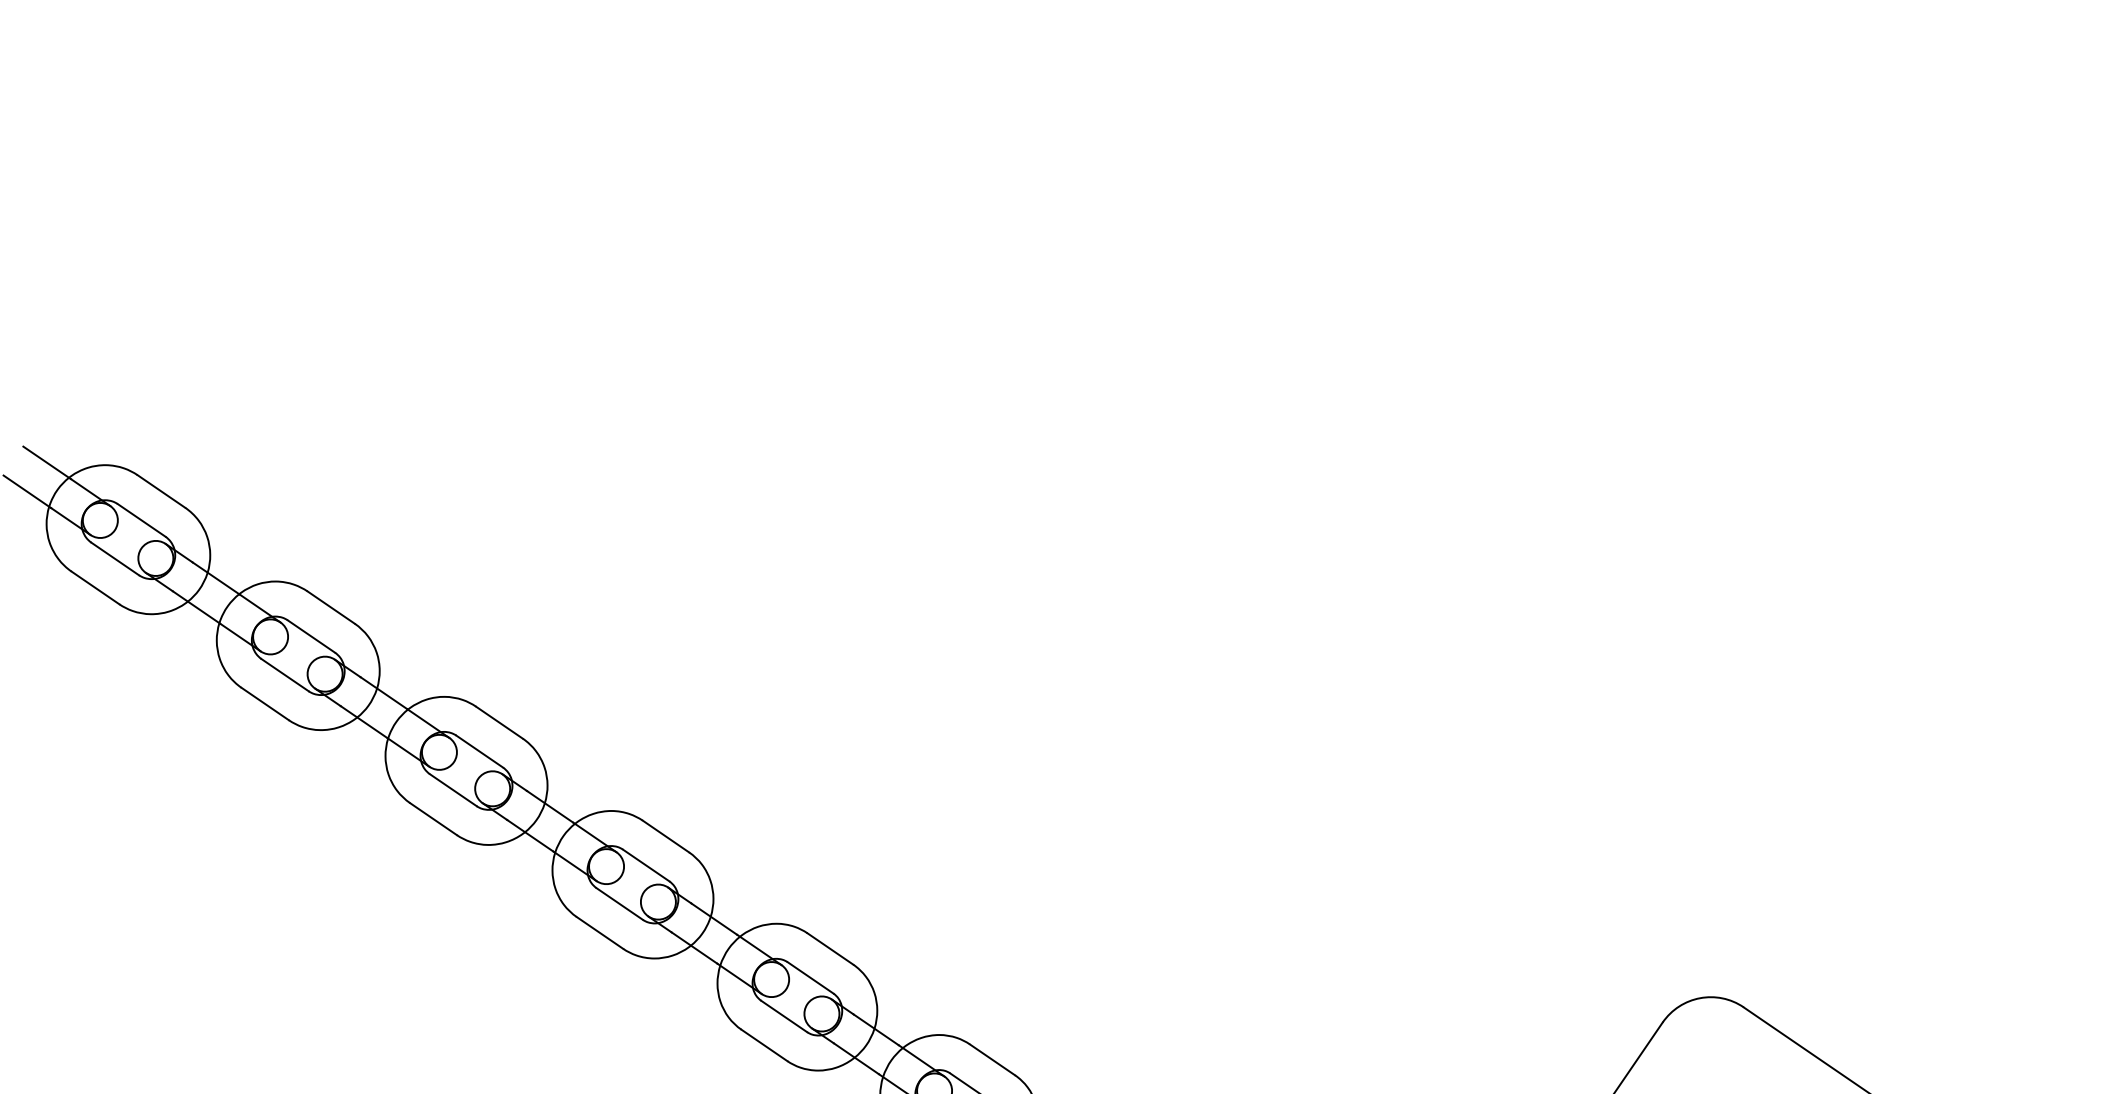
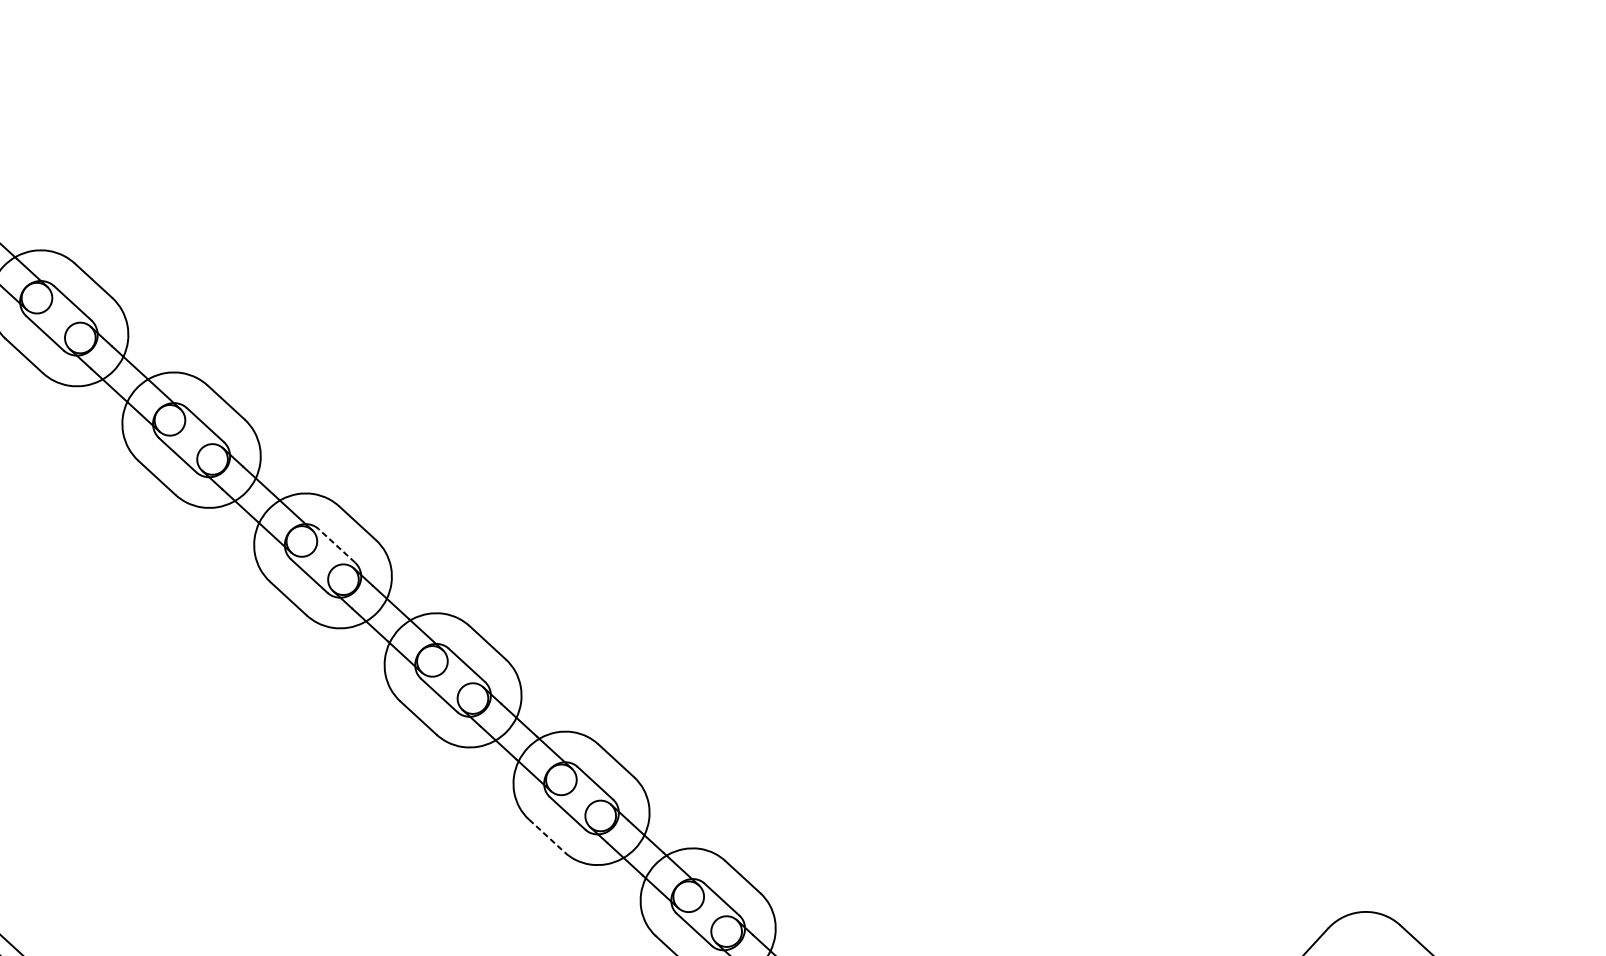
line: (479, 751) -> (336, 545), solid -> dashed
line: (764, 1045) -> (546, 836), solid -> dashed

